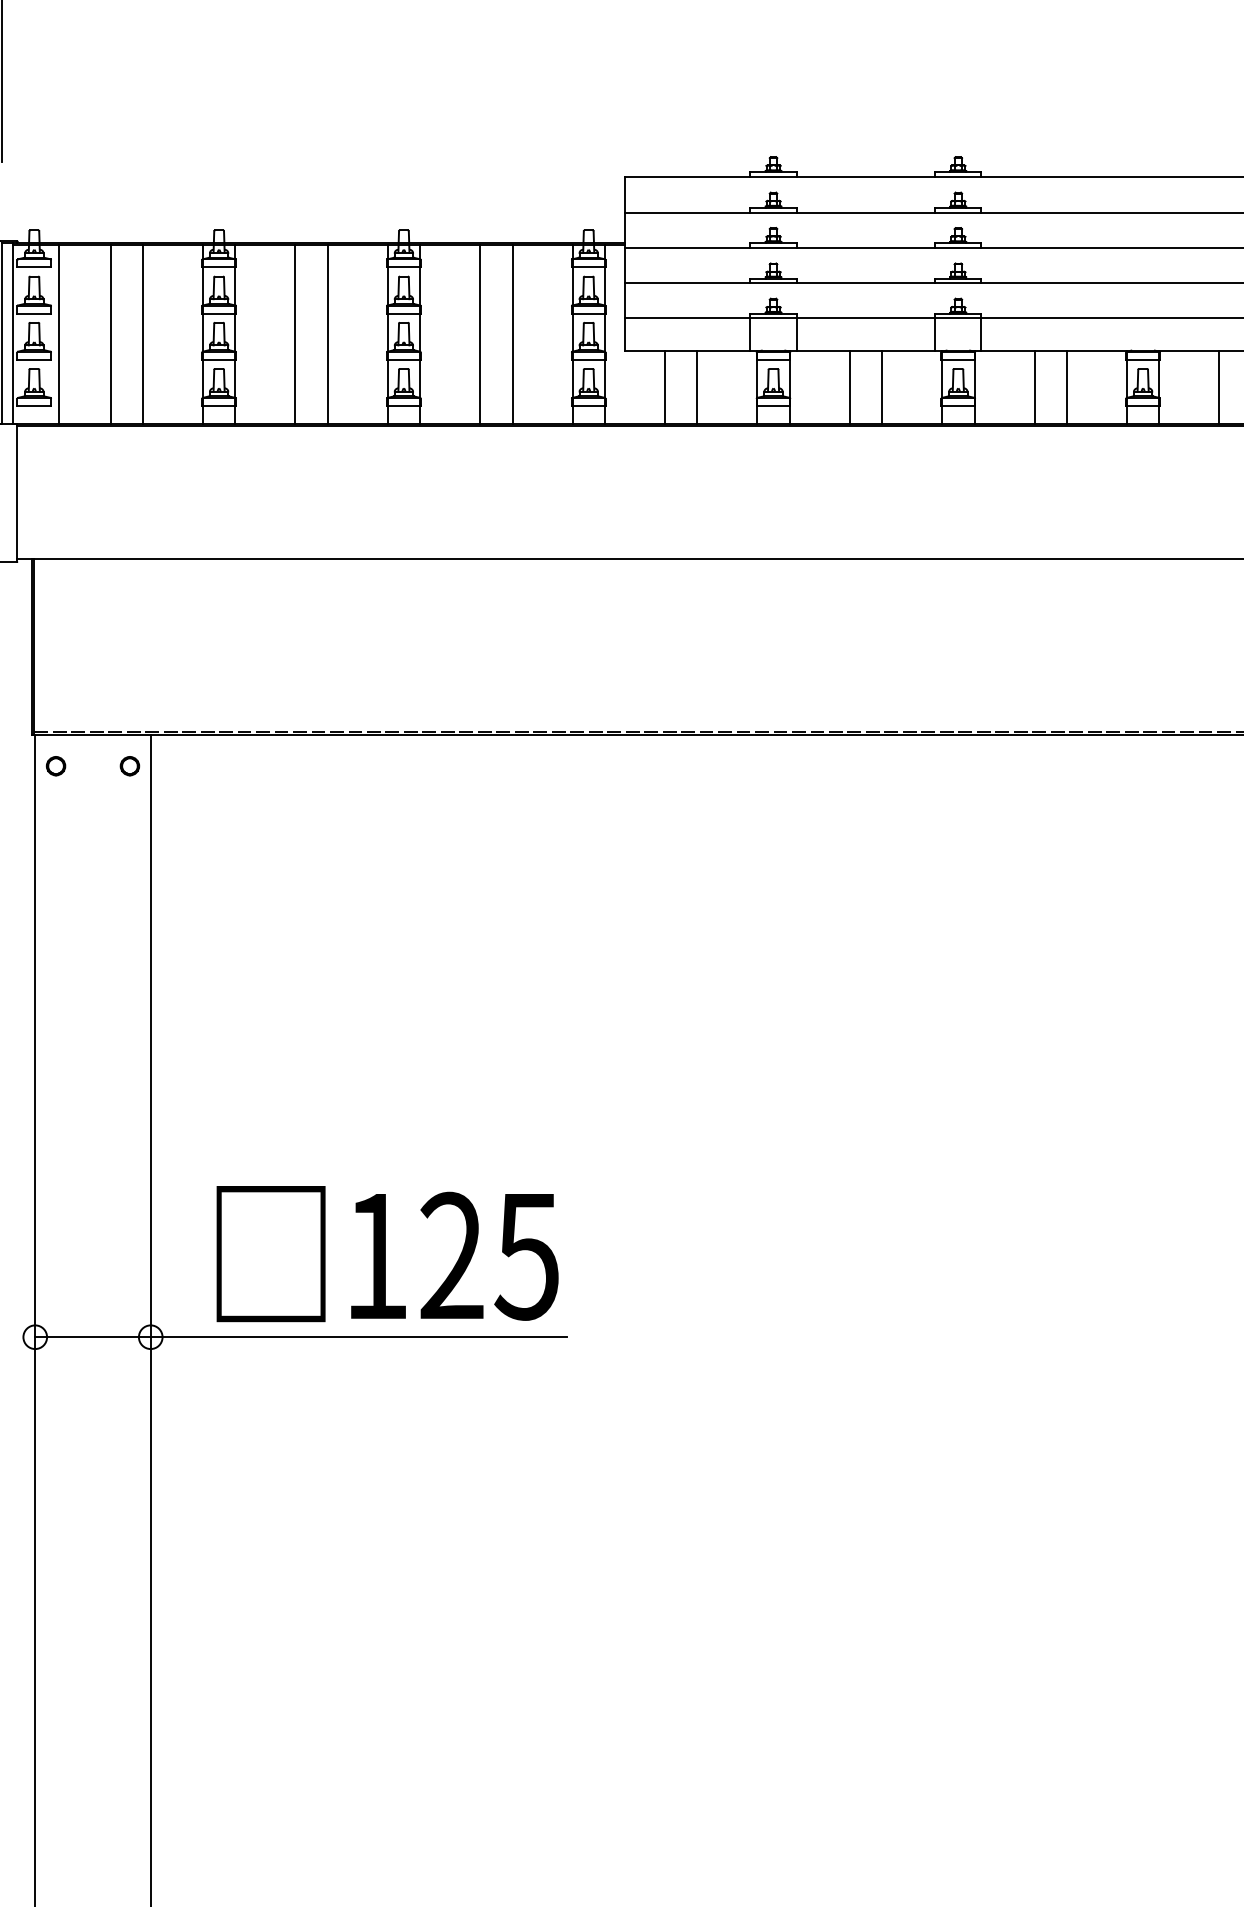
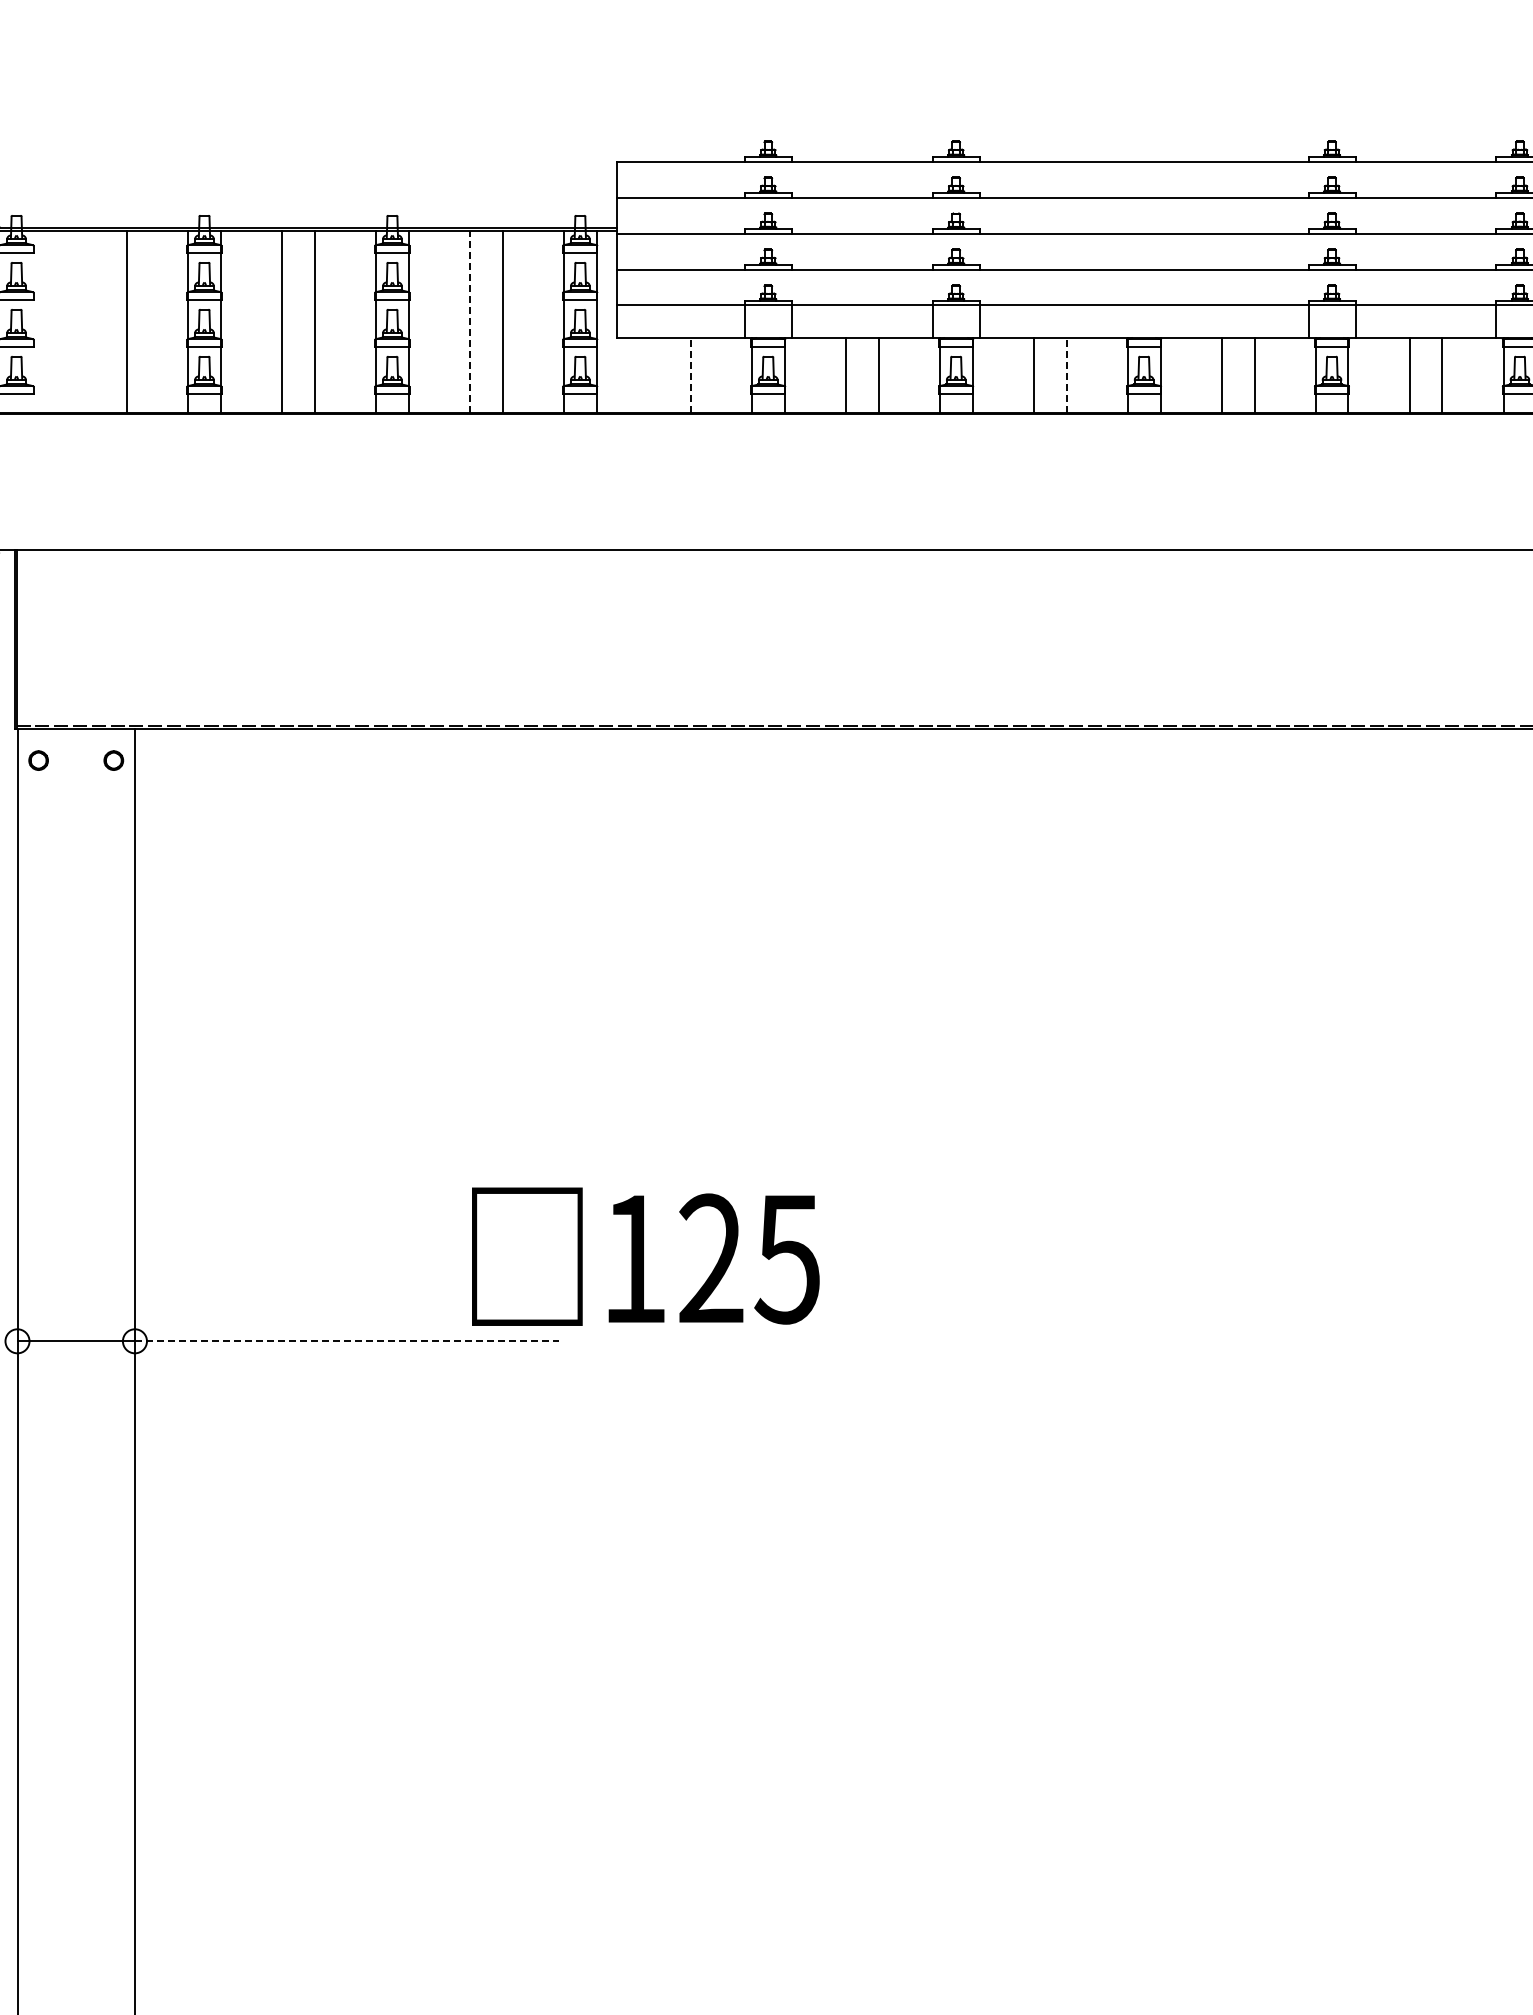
line: (58, 334) -> (41, 321), removed
line: (110, 334) -> (94, 321), removed
line: (479, 334) -> (469, 321), solid -> dashed
line: (697, 386) -> (690, 374), solid -> dashed
line: (1066, 386) -> (1066, 374), solid -> dashed
line: (664, 387) -> (657, 375), removed
text: (387, 1253) -> (645, 1256), moved
line: (358, 1337) -> (346, 1341), solid -> dashed

